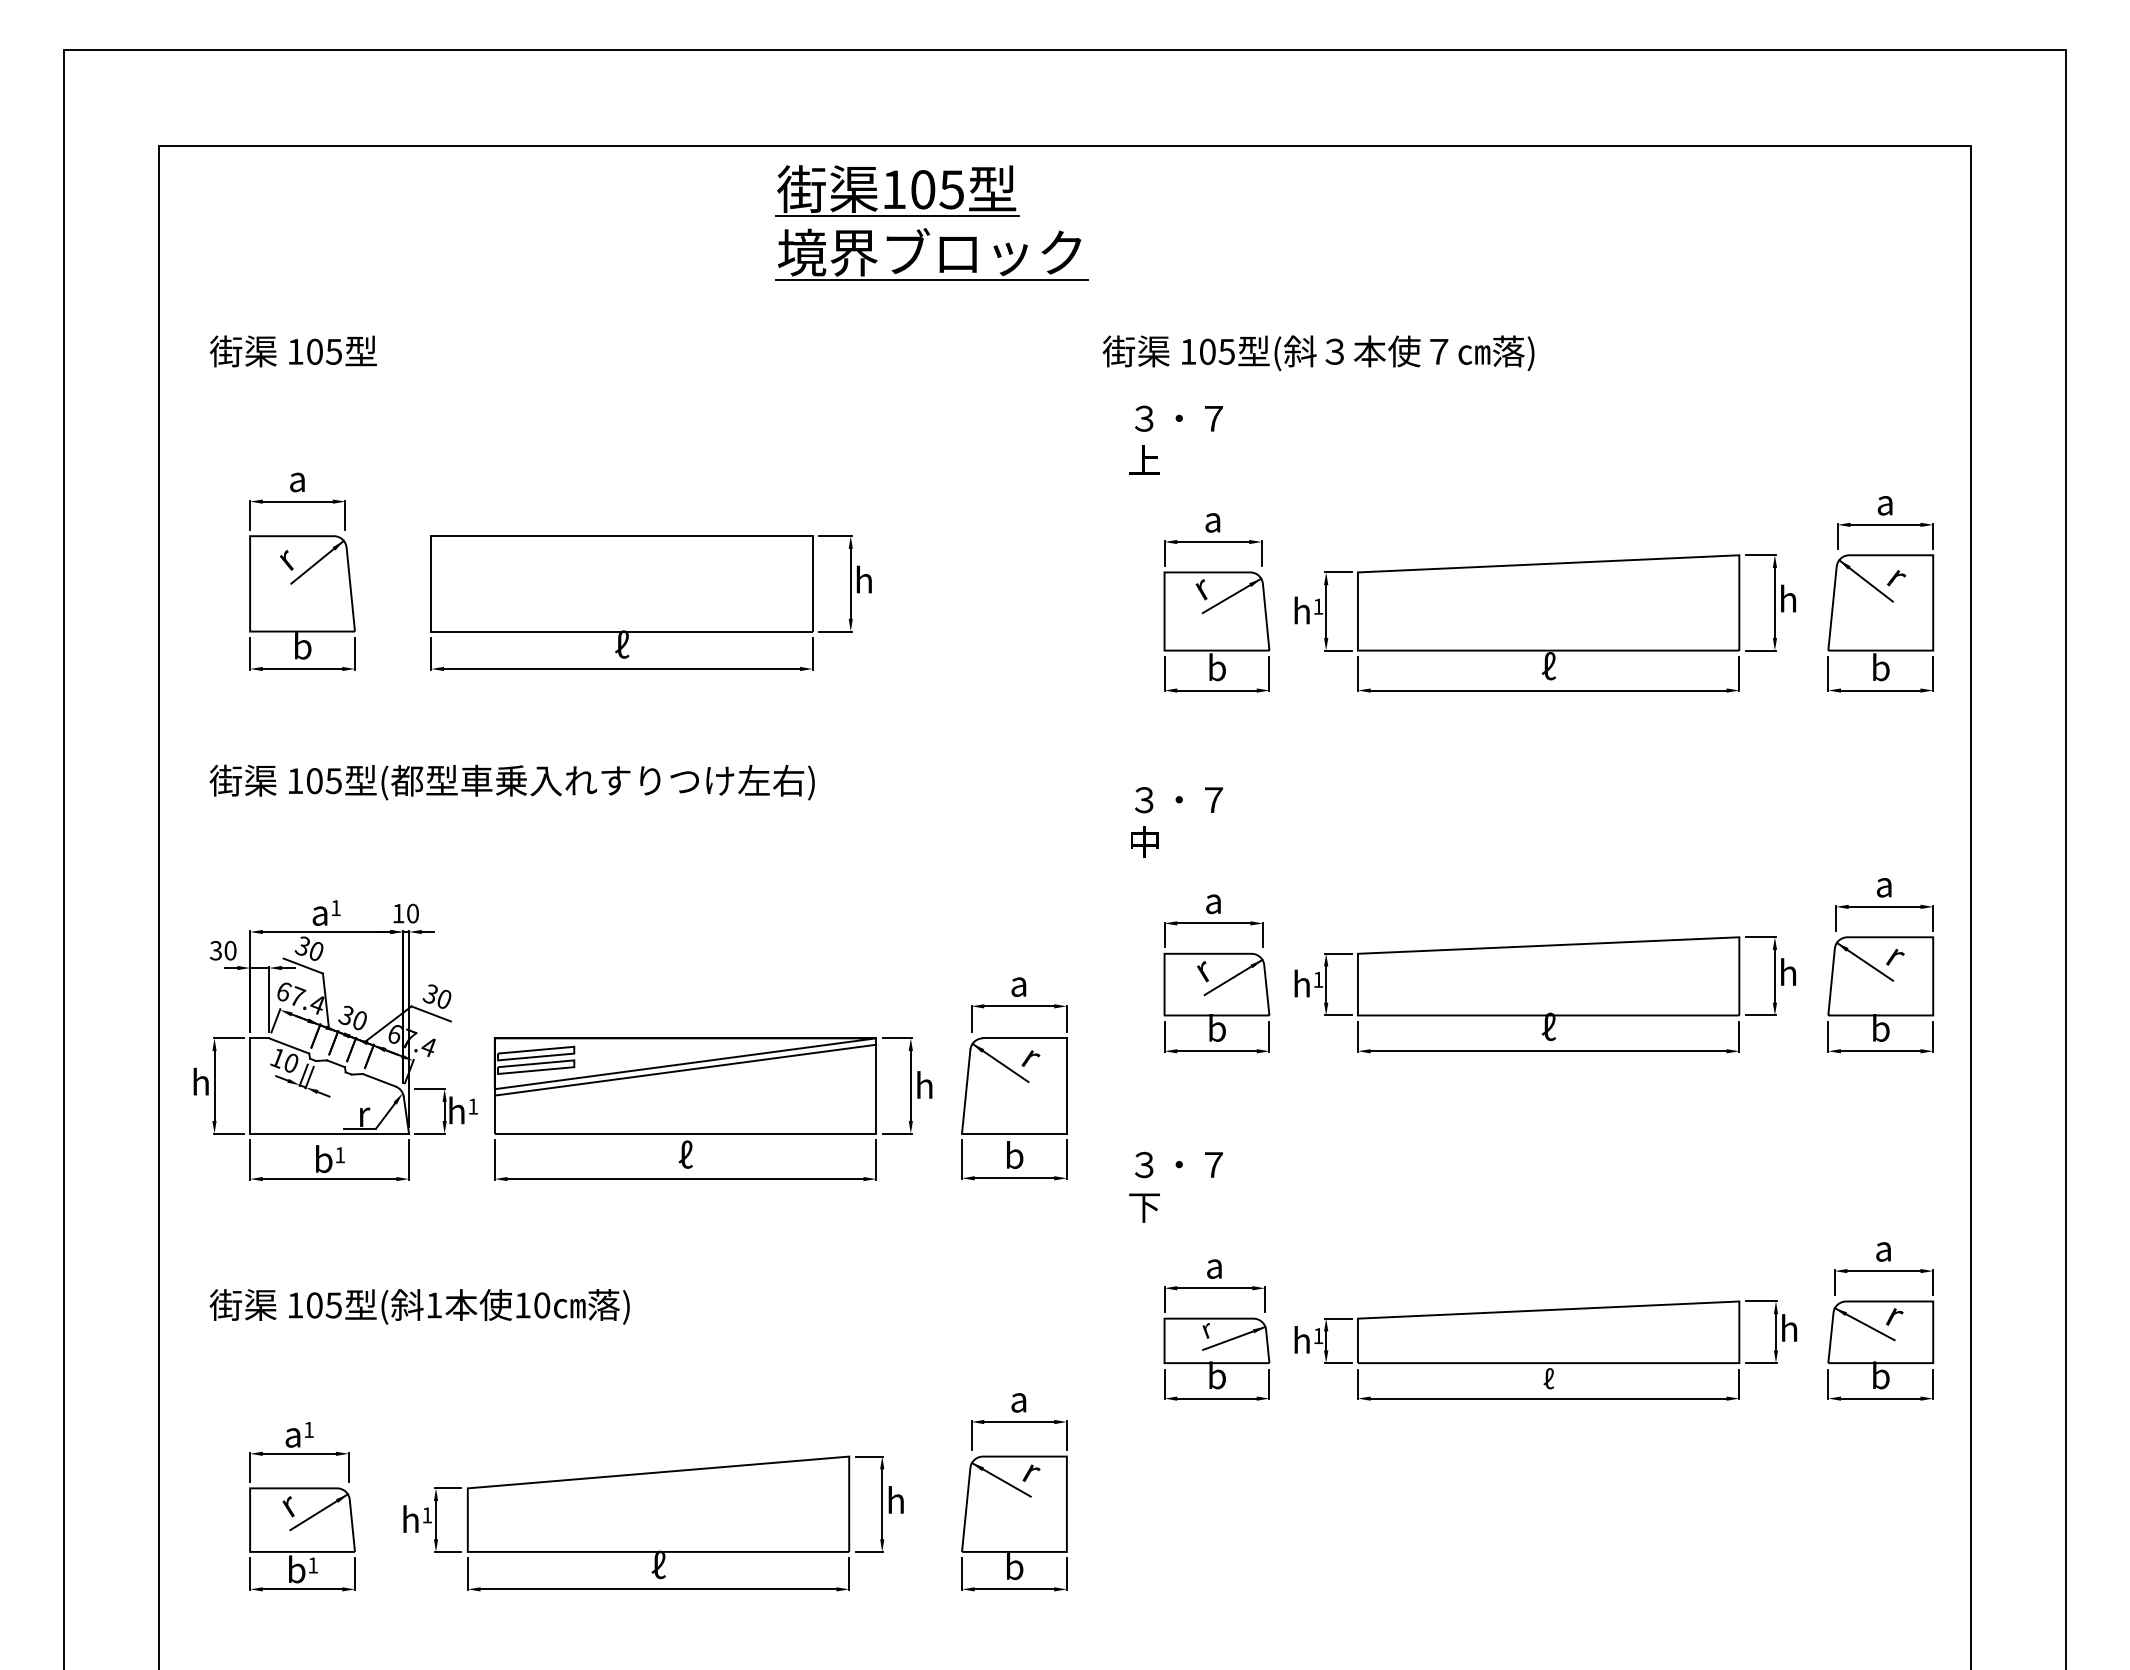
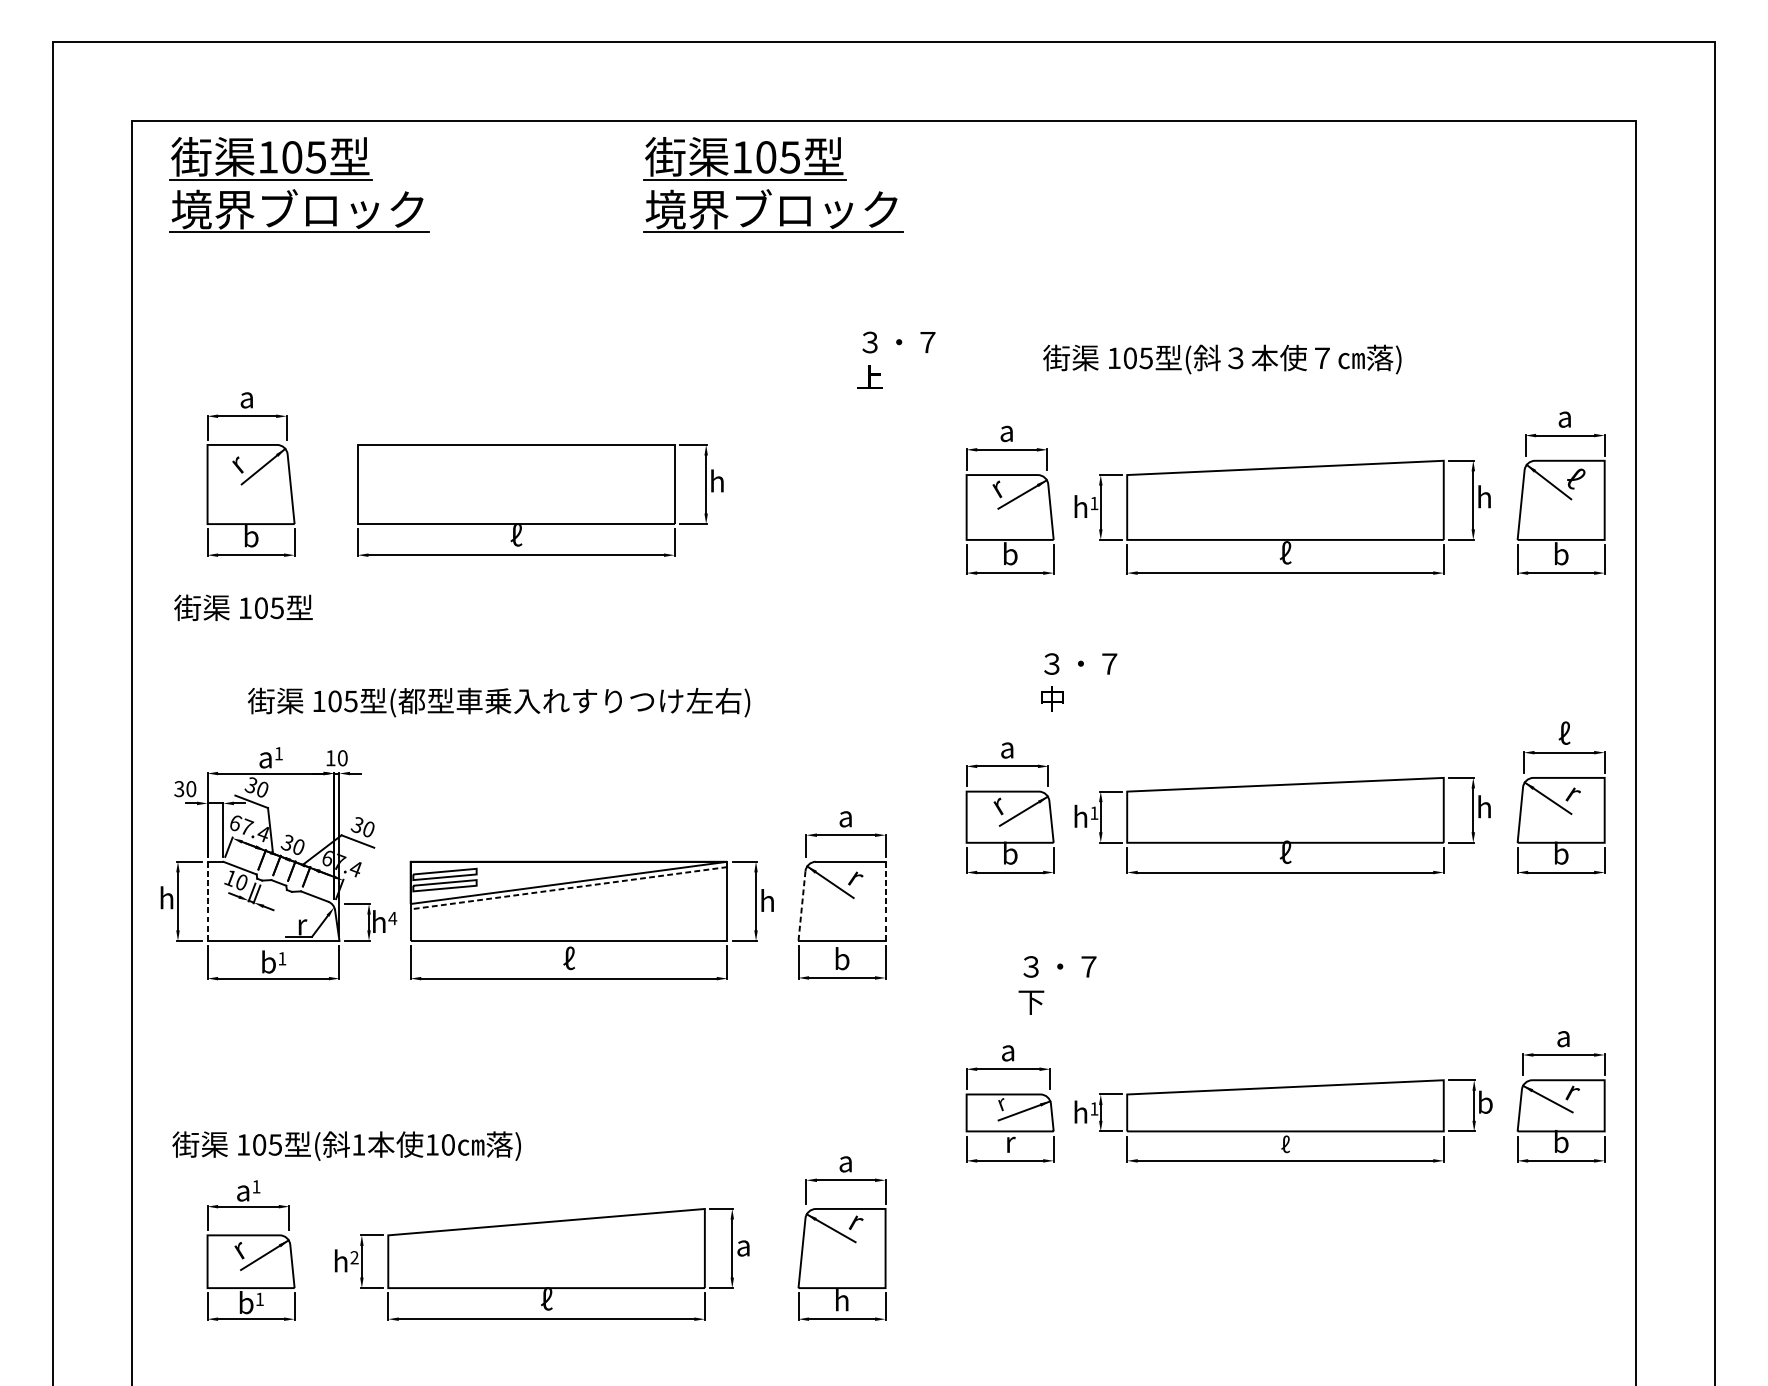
part: (360, 222) -> (299, 184), added
text: (292, 351) -> (242, 607), moved
text: (1318, 353) -> (1222, 359), moved
text: (1175, 439) -> (896, 359), moved
text: (1898, 576) -> (1575, 478), r -> ℓ
text: (511, 782) -> (498, 702), moved
text: (1176, 822) -> (1078, 682), moved
text: (1883, 883) -> (1563, 733), a -> ℓ
line: (685, 1070) -> (568, 888), solid -> dashed
line: (250, 1086) -> (207, 901), solid -> dashed
line: (1066, 1086) -> (885, 901), solid -> dashed
line: (966, 1092) -> (802, 906), solid -> dashed
text: (472, 1106) -> (392, 918), 1 -> 4
text: (1175, 1186) -> (1057, 984), moved
text: (419, 1306) -> (346, 1145), moved
text: (1789, 1328) -> (1485, 1102), h -> b
text: (1217, 1375) -> (1010, 1141), b -> r
text: (895, 1500) -> (743, 1245), h -> a
text: (427, 1515) -> (354, 1257), 1 -> 2
text: (1015, 1566) -> (842, 1300), b -> h

